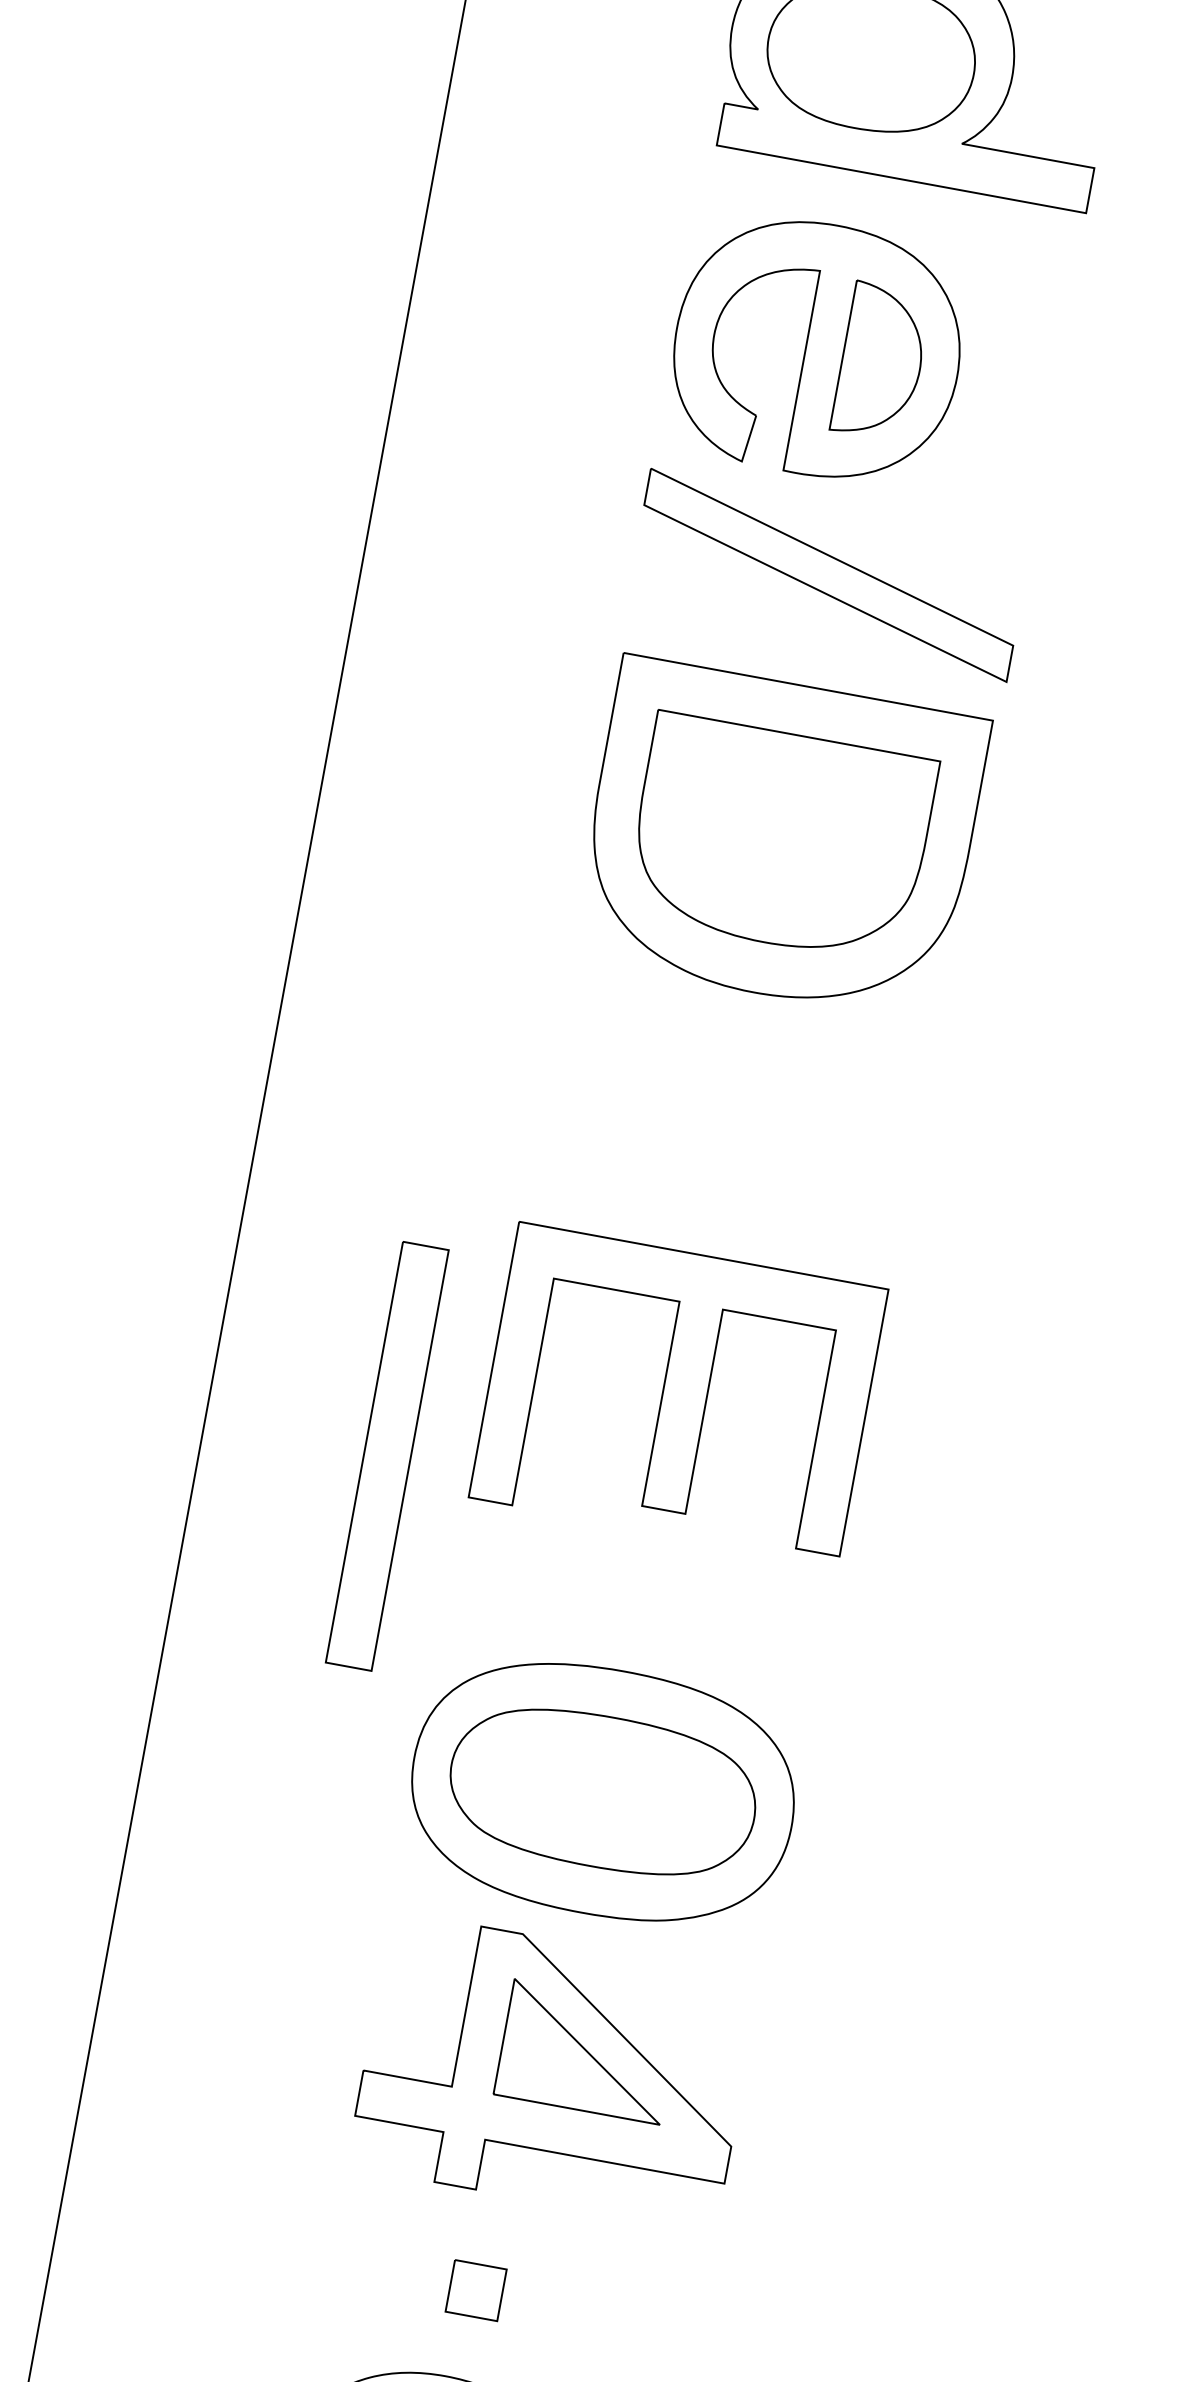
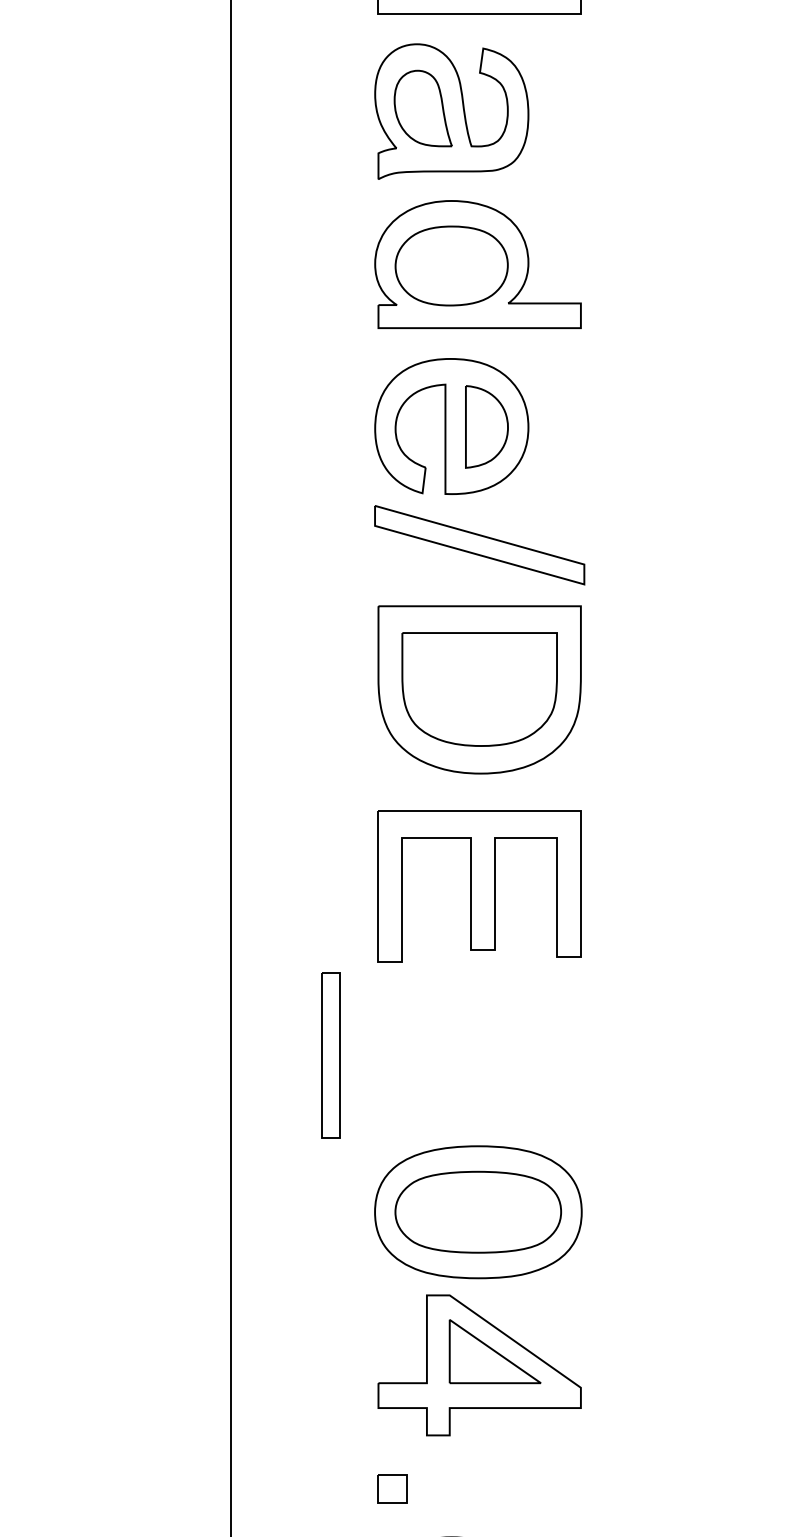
part: (678, 1393) -> (479, 886), moved
part: (385, 1456) -> (330, 1055), size x0.71
part: (476, 2289) -> (392, 1488), moved

